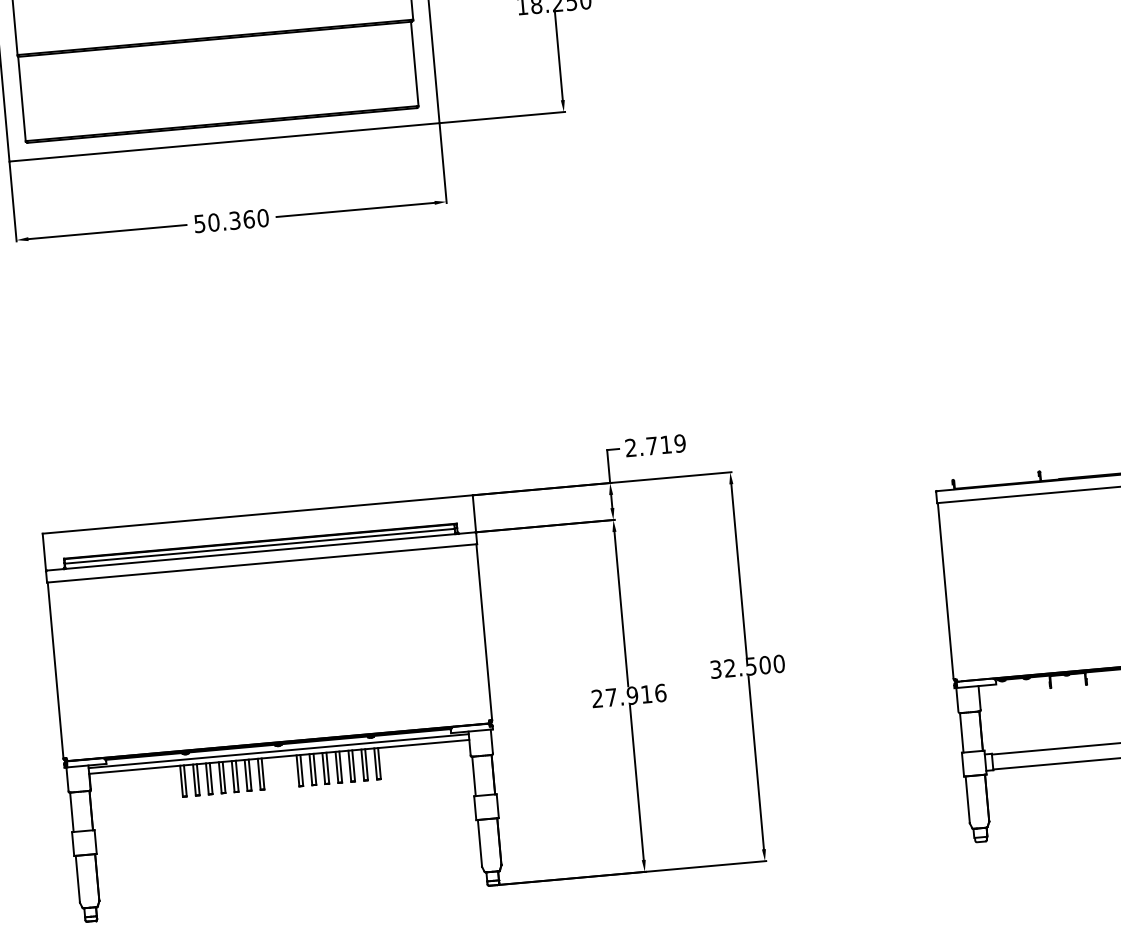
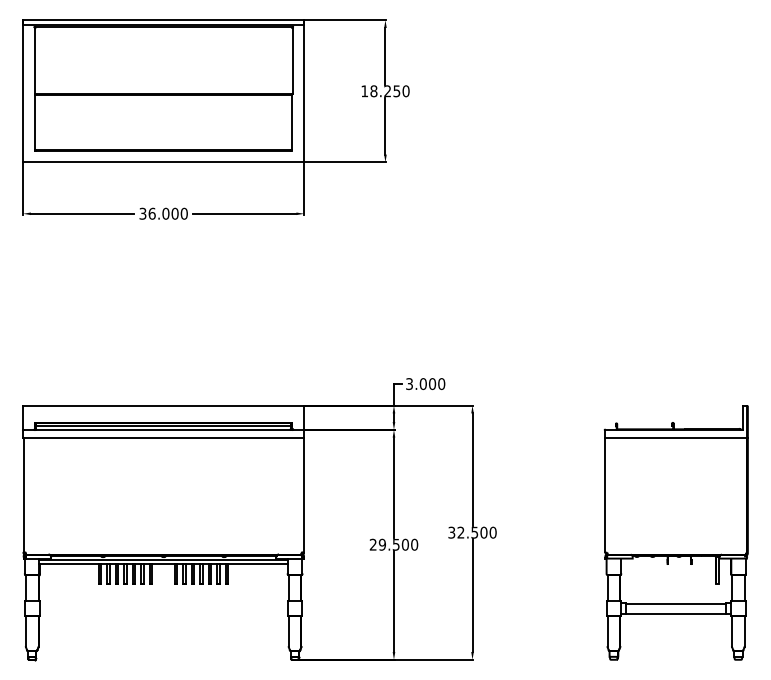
text: (223, 221) -> (158, 213), 50.360 -> 36.000
text: (655, 446) -> (425, 384), 2.719 -> 3.000
text: (636, 694) -> (398, 544), 27.916 -> 29.500

